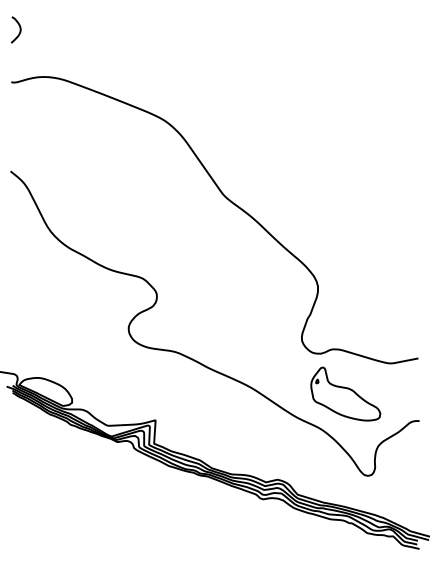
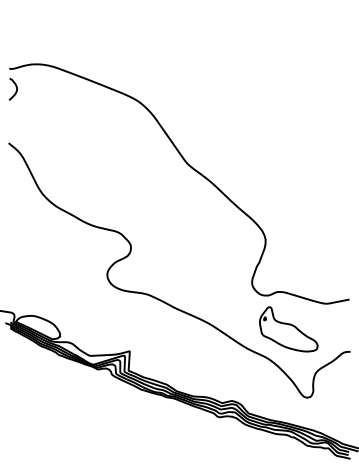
curve: (19, 29) -> (16, 88), moved

